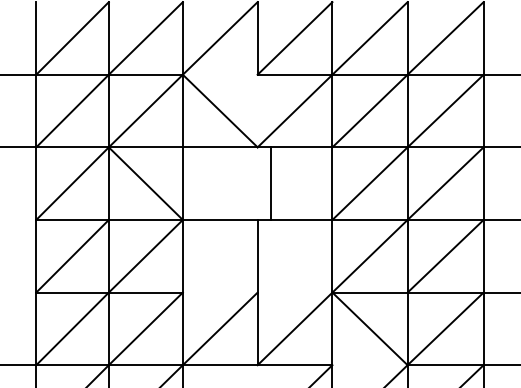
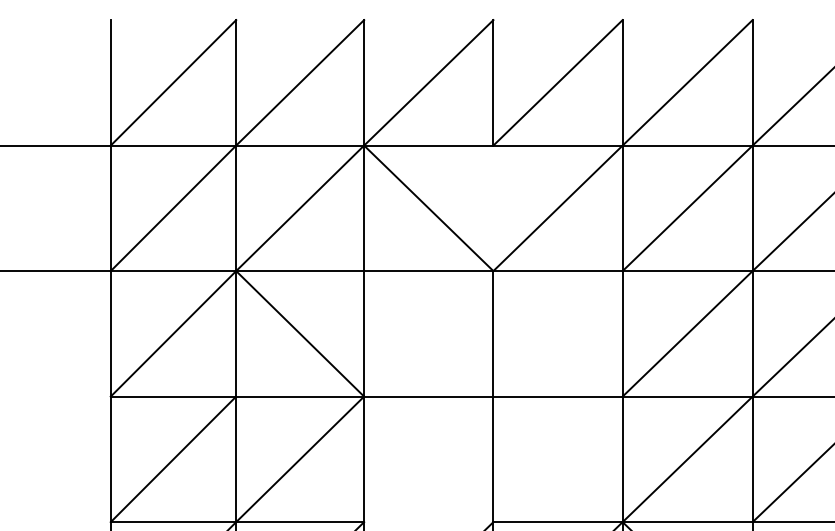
line: (219, 74) -> (427, 145), added
line: (270, 183) -> (493, 333), moved
line: (294, 292) -> (557, 521), added

